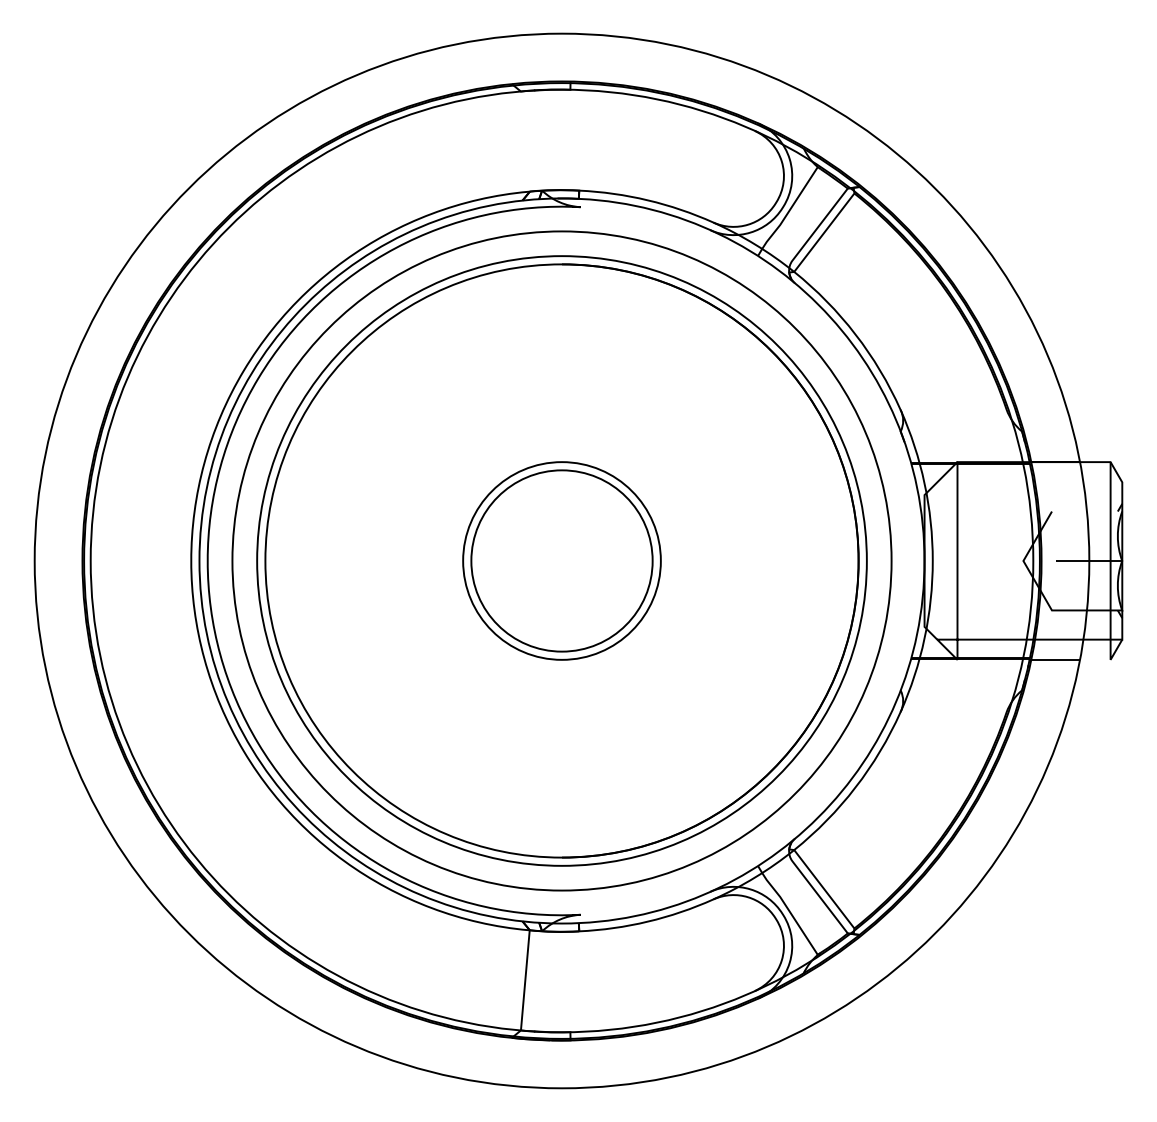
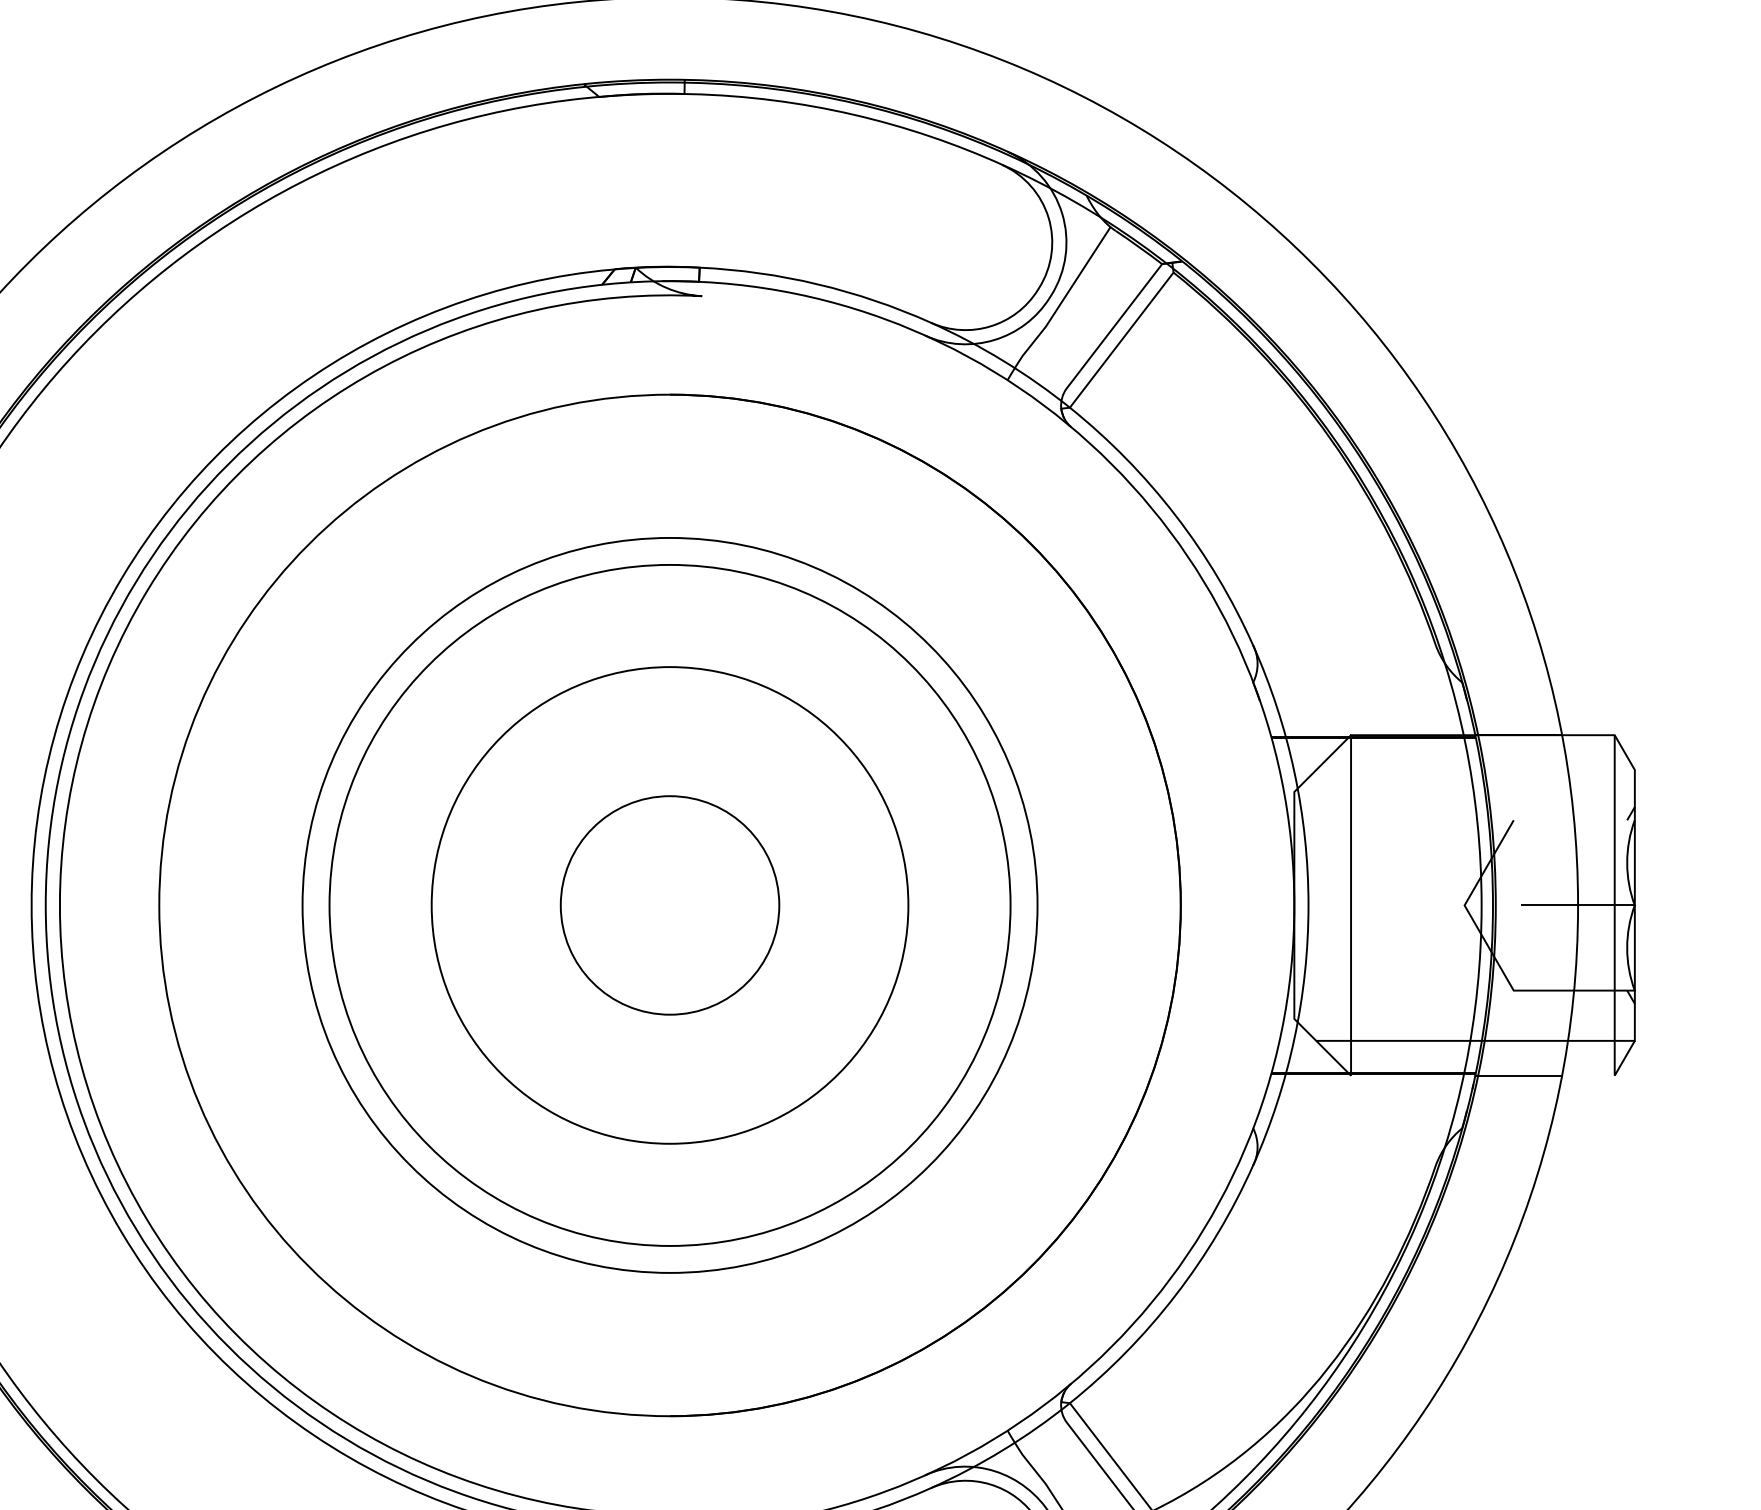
circle: (561, 560) -> (669, 904), size x0.6
circle: (561, 560) -> (669, 904), size x0.7
circle: (561, 560) -> (669, 904), size x0.7
circle: (561, 560) -> (669, 904), size x1.4

